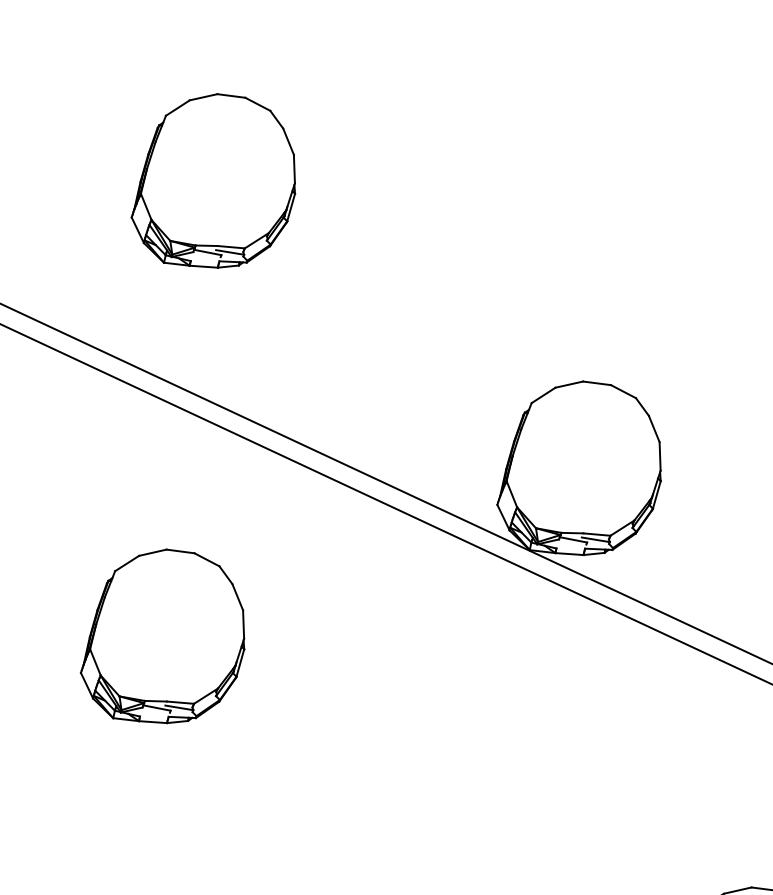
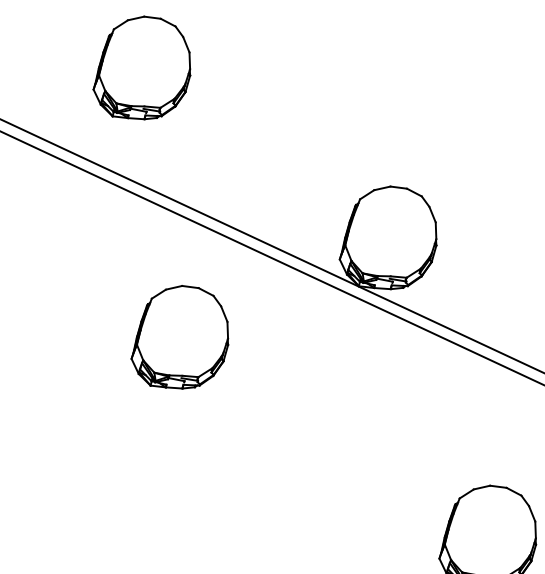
part: (212, 180) -> (141, 67), moved
part: (161, 636) -> (179, 337), moved

